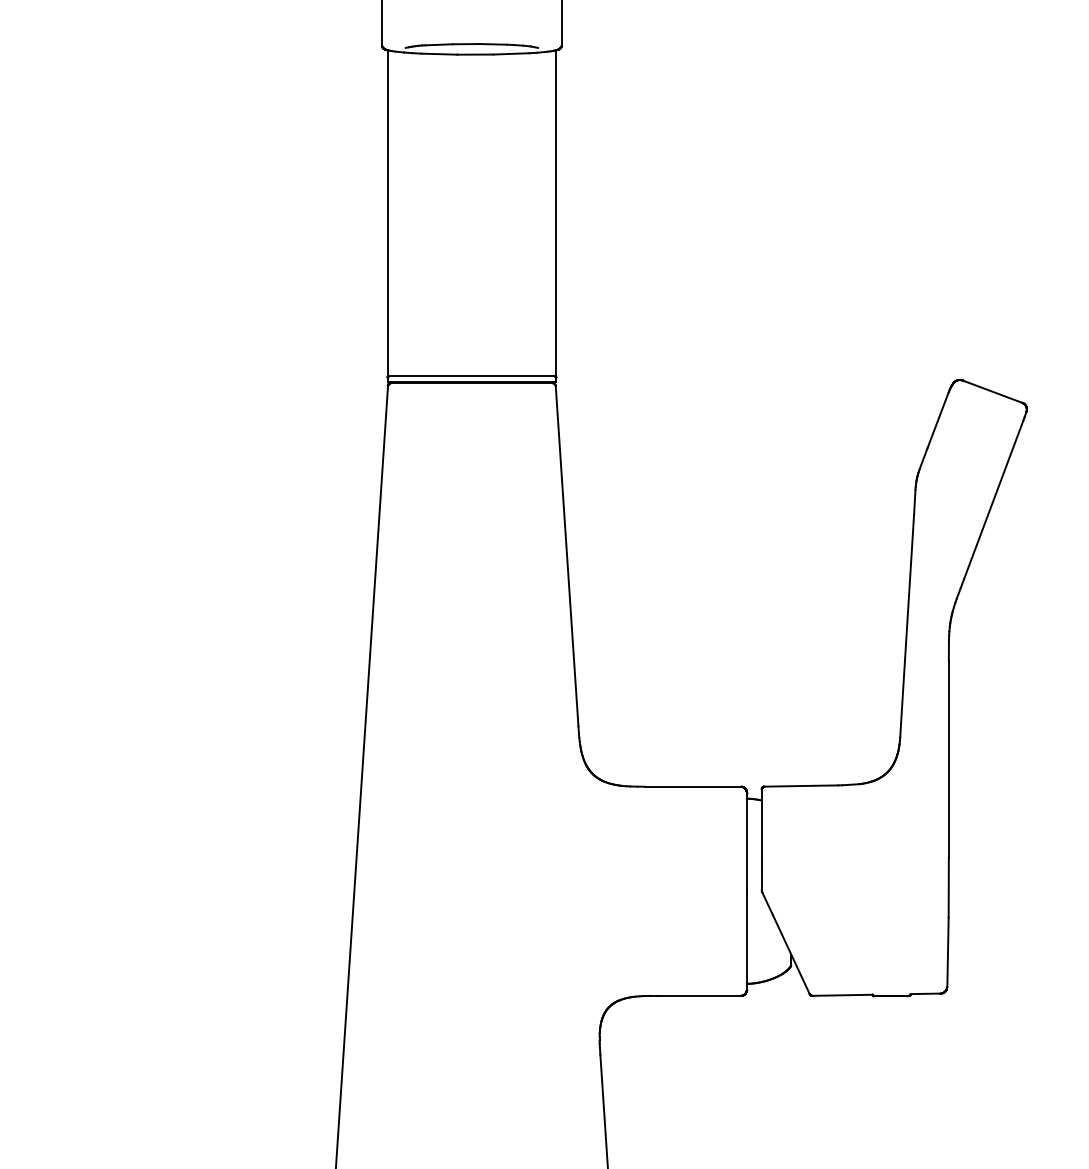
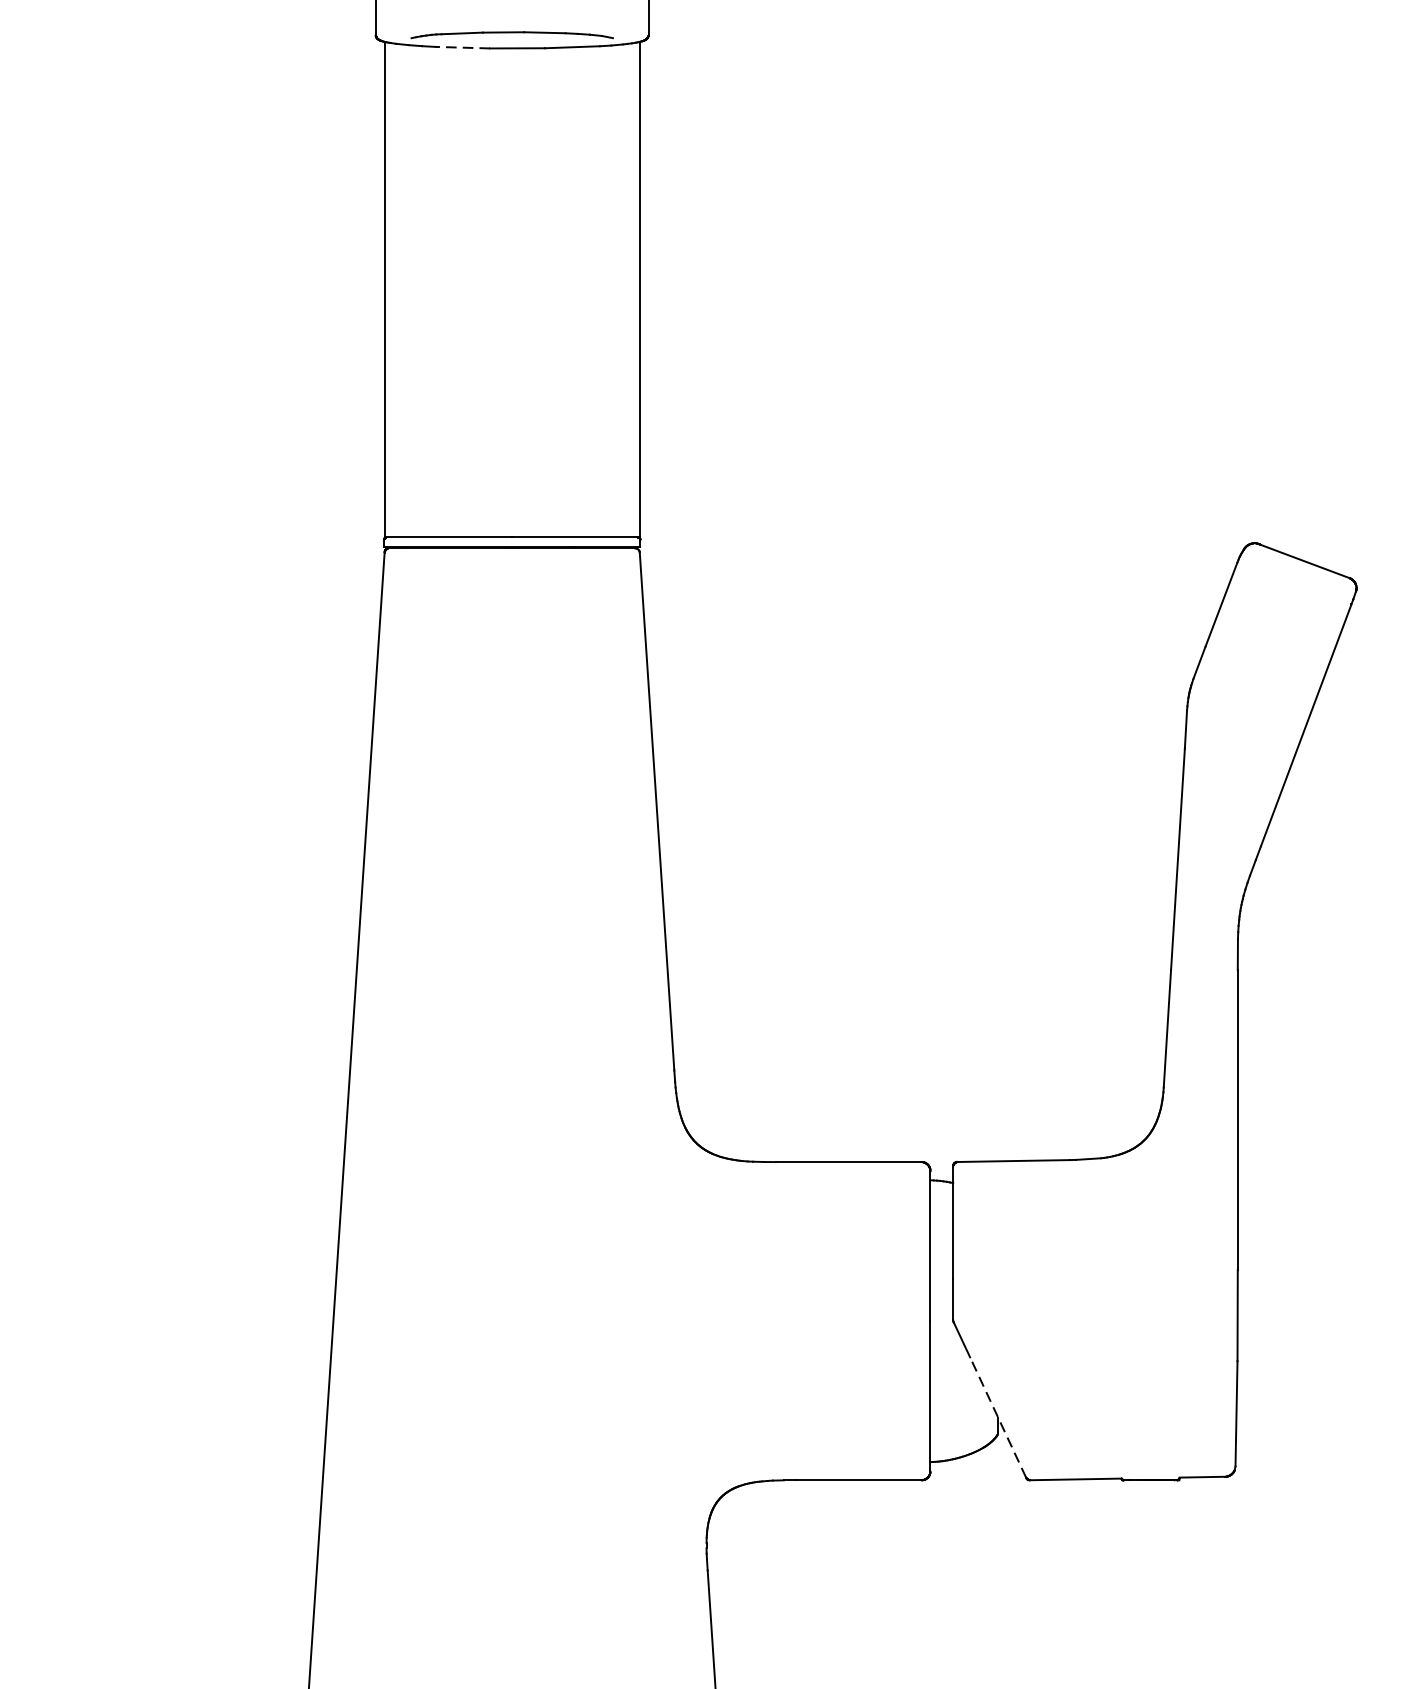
line: (438, 54) -> (461, 48), solid -> dashed
line: (791, 954) -> (998, 1417), solid -> dashed

